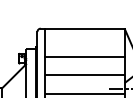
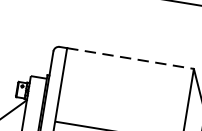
line: (85, 28) -> (131, 58), solid -> dashed
line: (84, 57) -> (122, 104), removed

